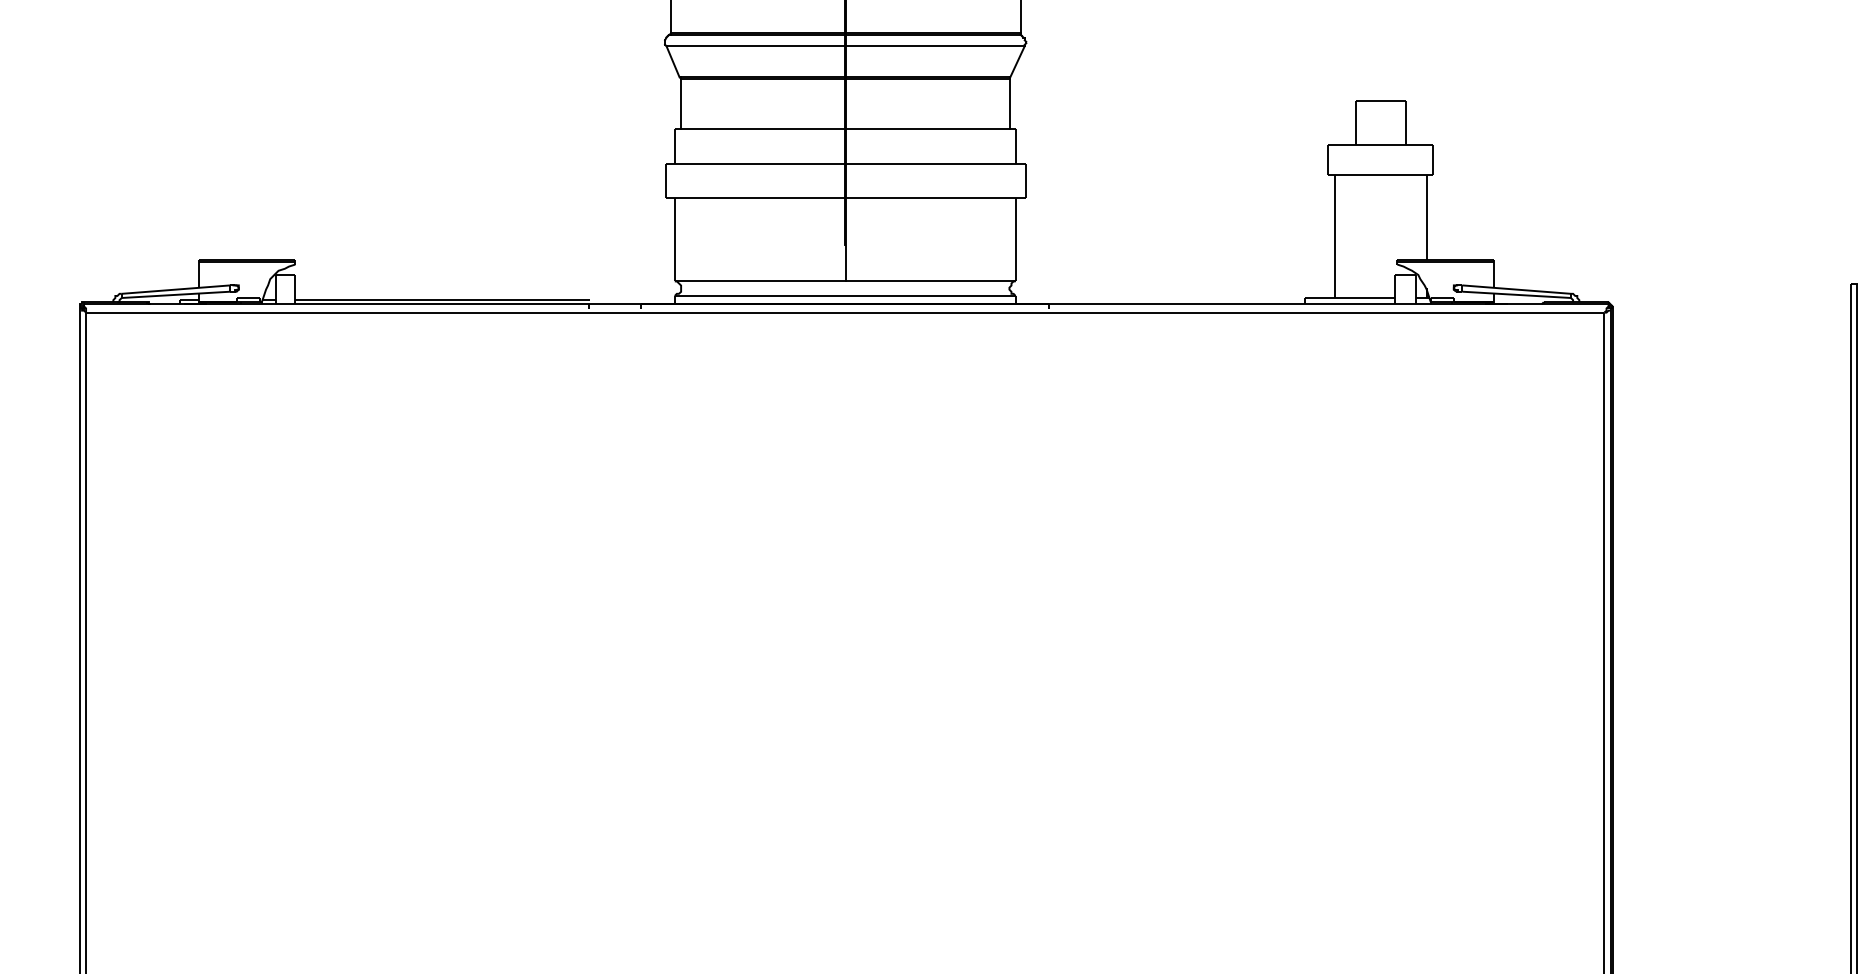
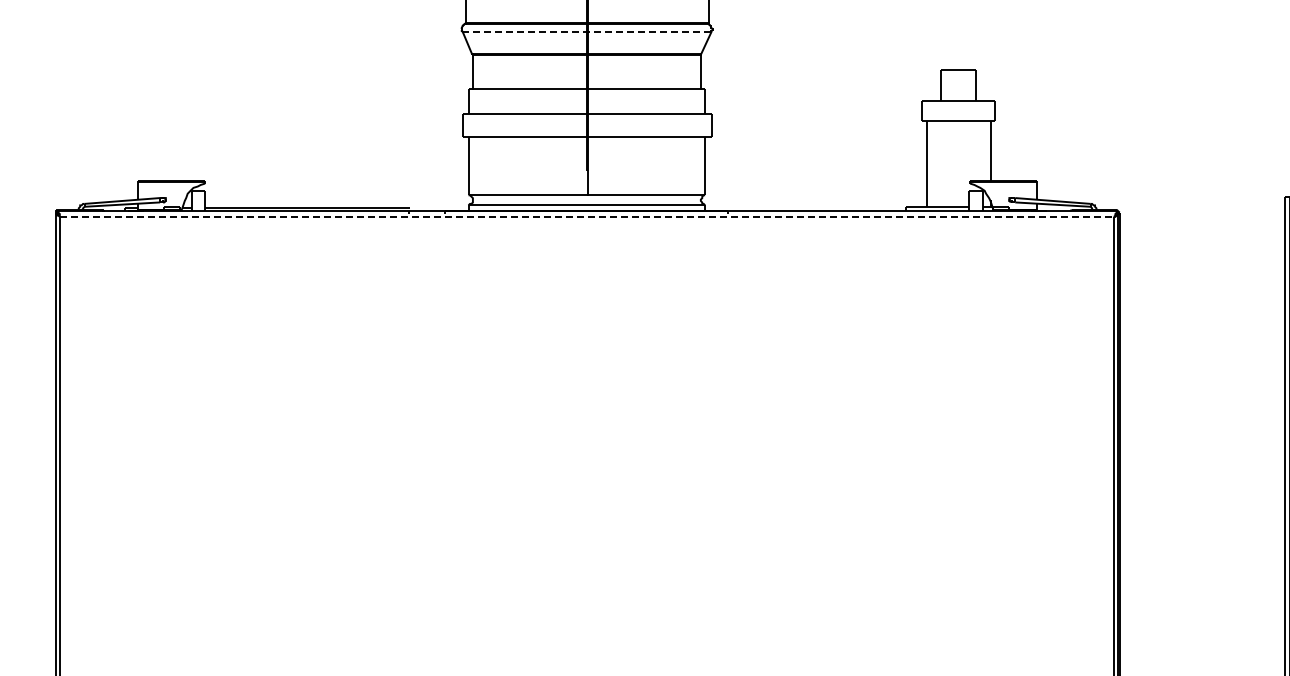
line: (844, 45) -> (586, 31), solid -> dashed
line: (846, 311) -> (587, 216), solid -> dashed

